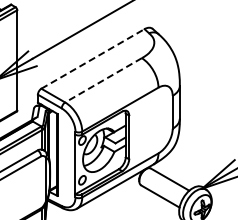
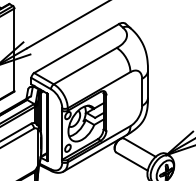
line: (92, 58) -> (76, 48), dashed -> solid
line: (103, 80) -> (85, 66), dashed -> solid

